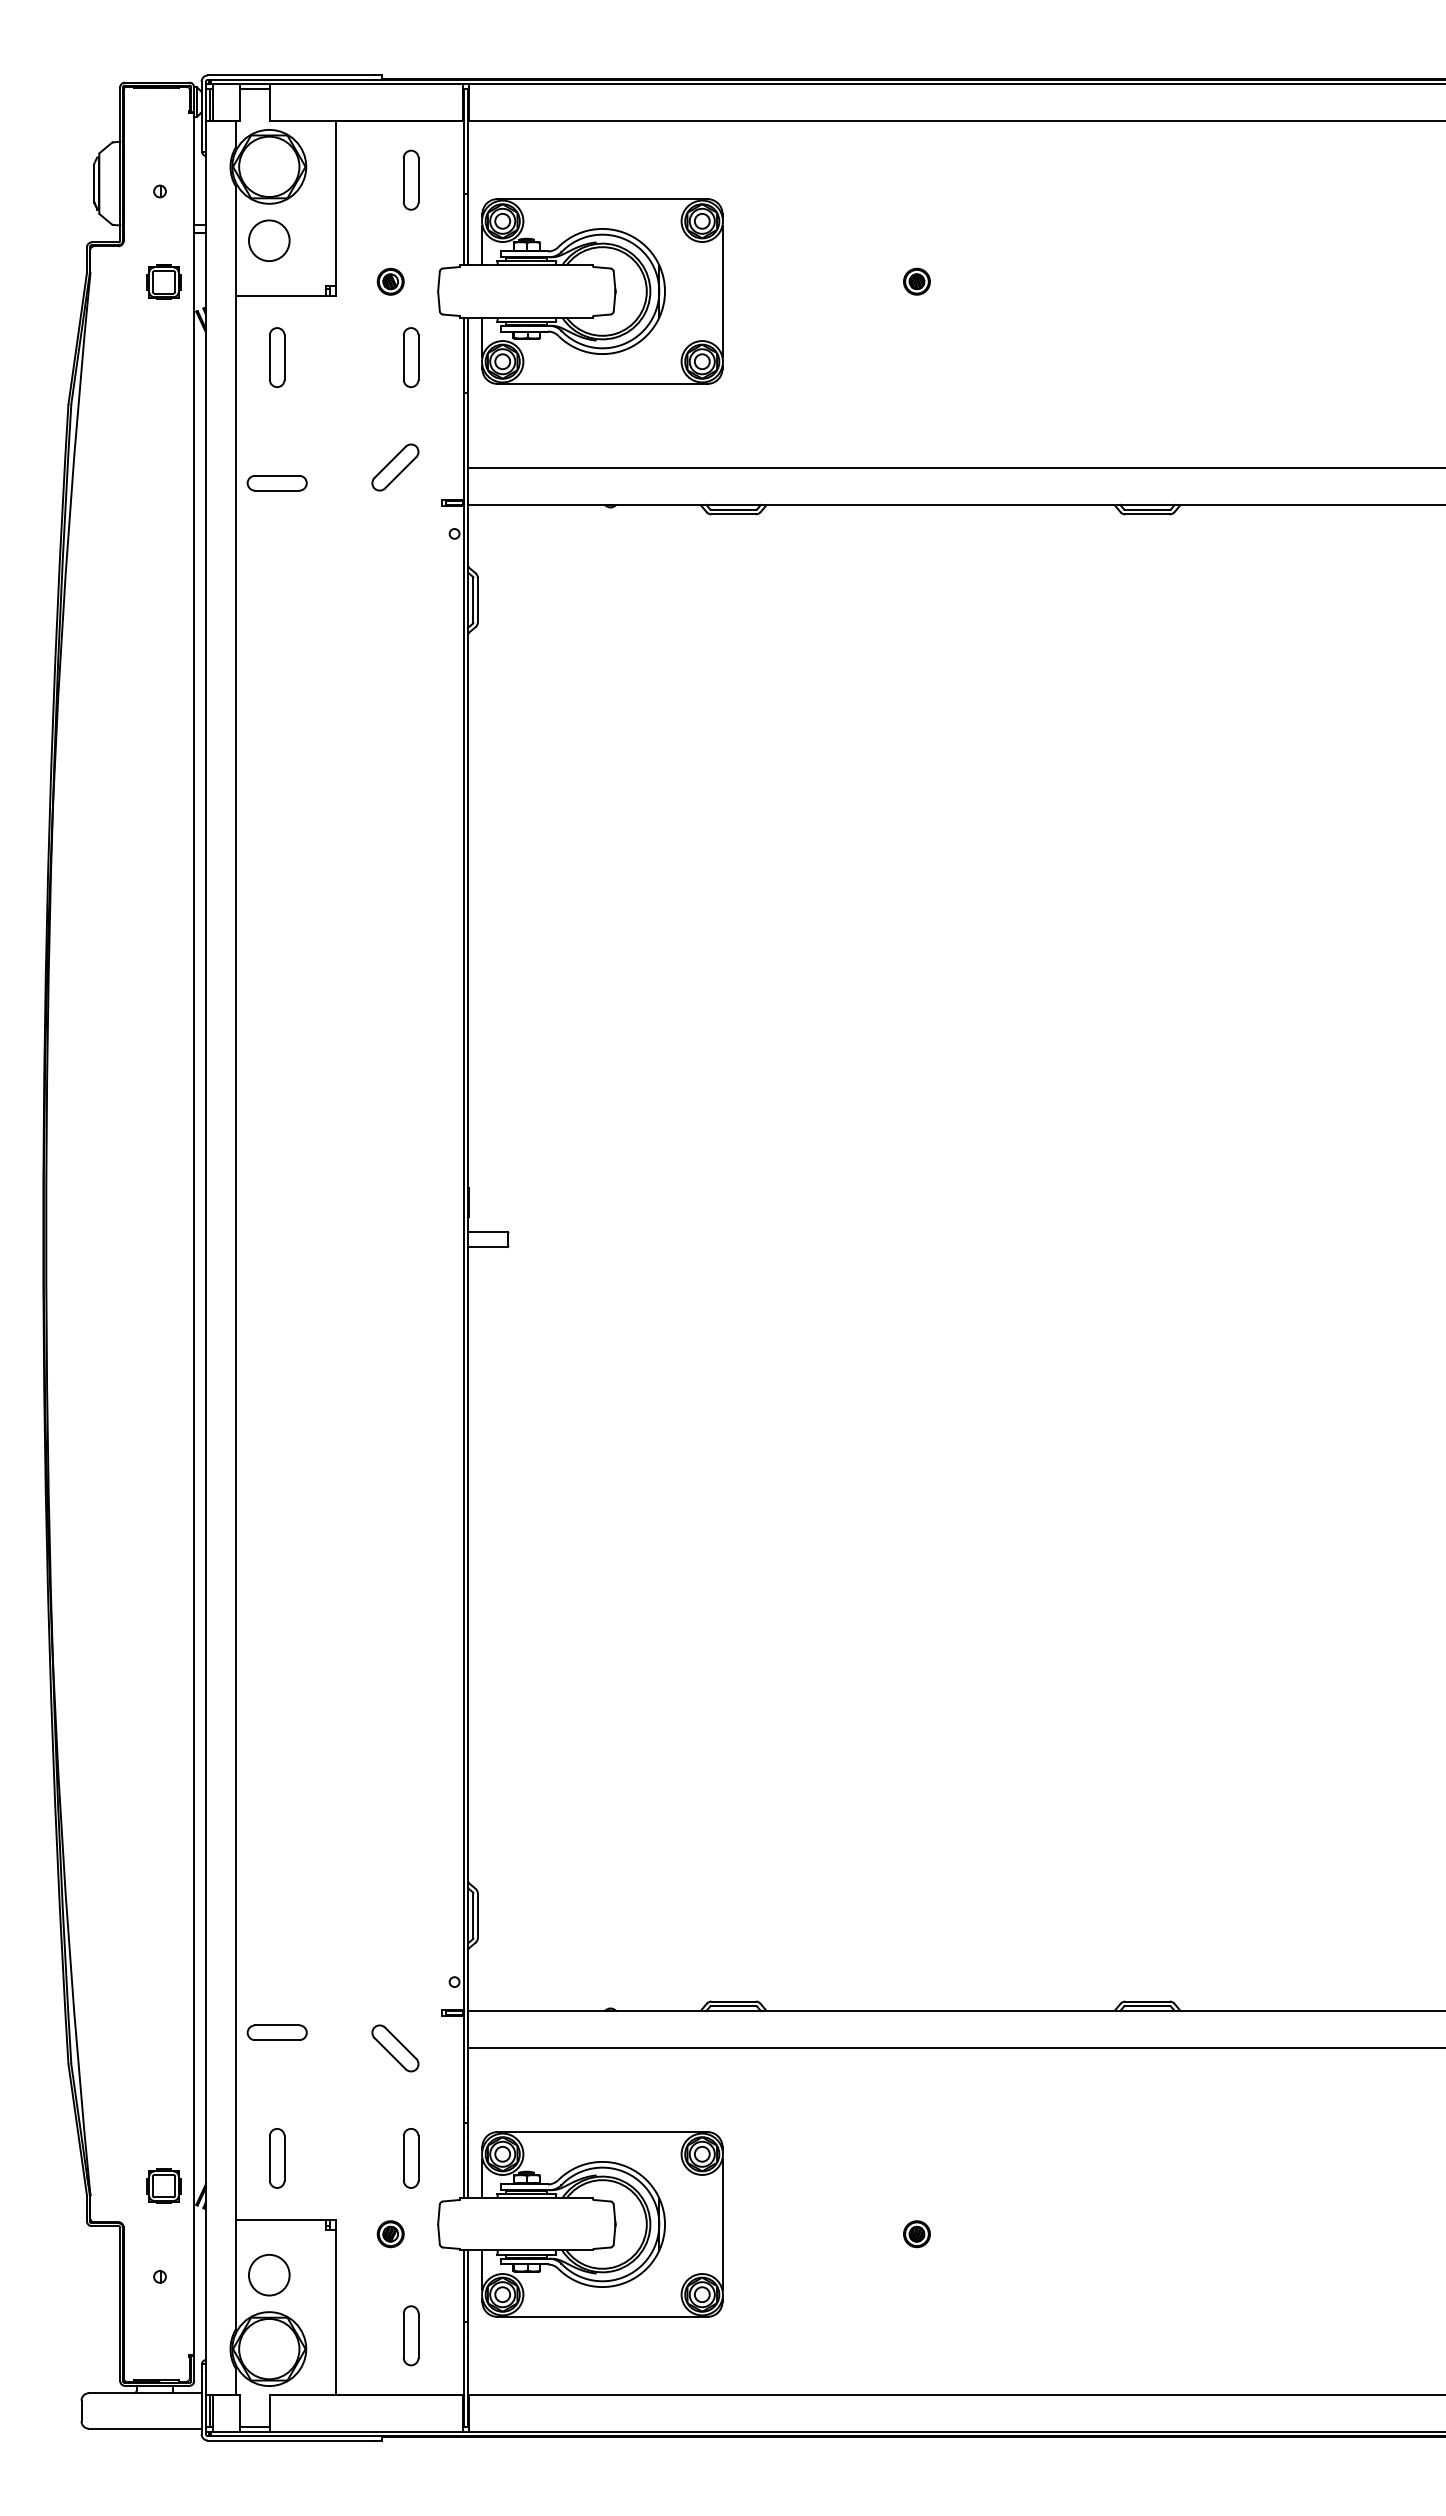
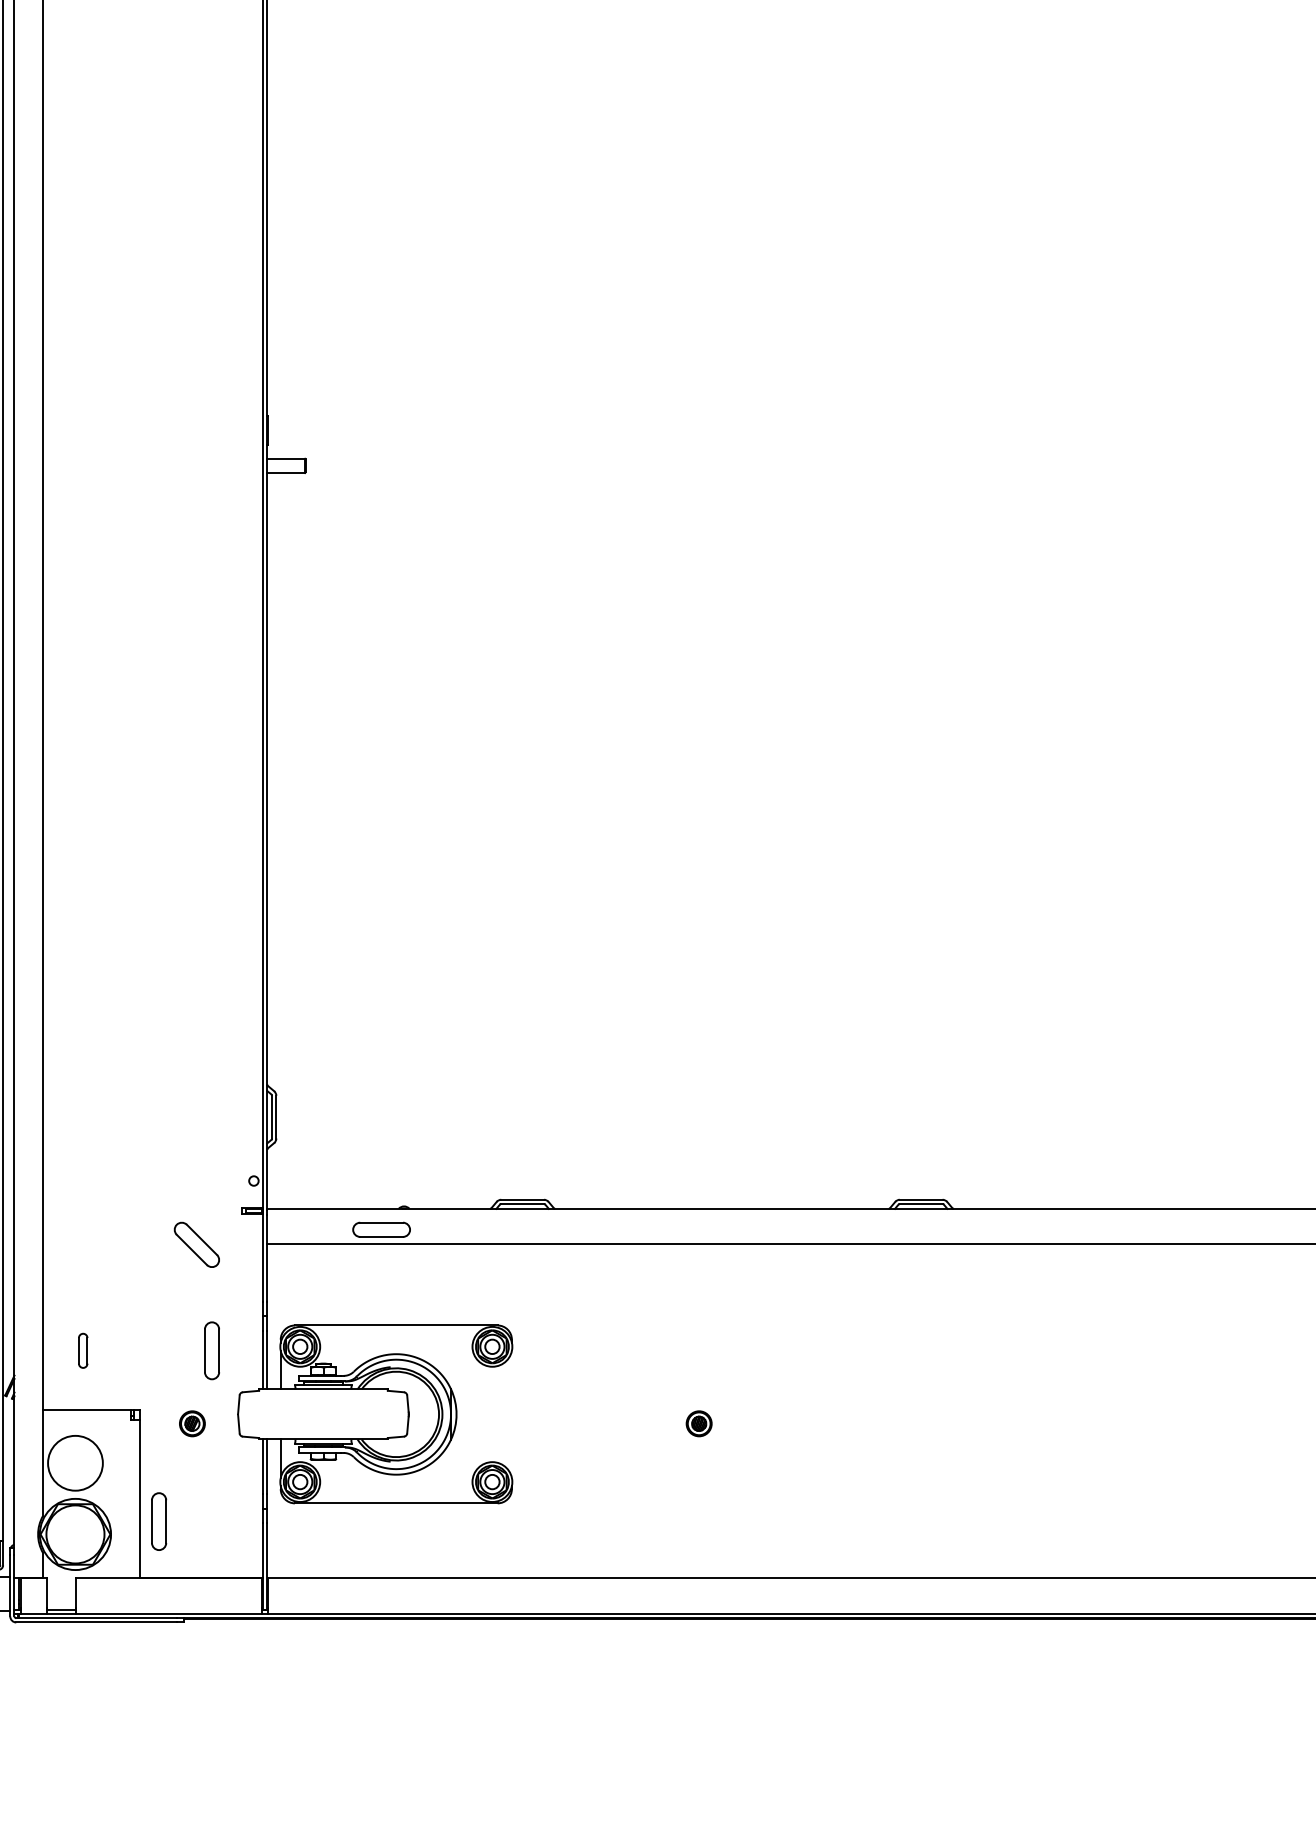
part: (276, 2032) -> (380, 1229), moved
part: (277, 2158) -> (83, 1350), size x0.6
line: (722, 2224) -> (511, 1414), removed
circle: (268, 2274) -> (74, 1462), size x1.4
part: (410, 2335) -> (158, 1521), moved

